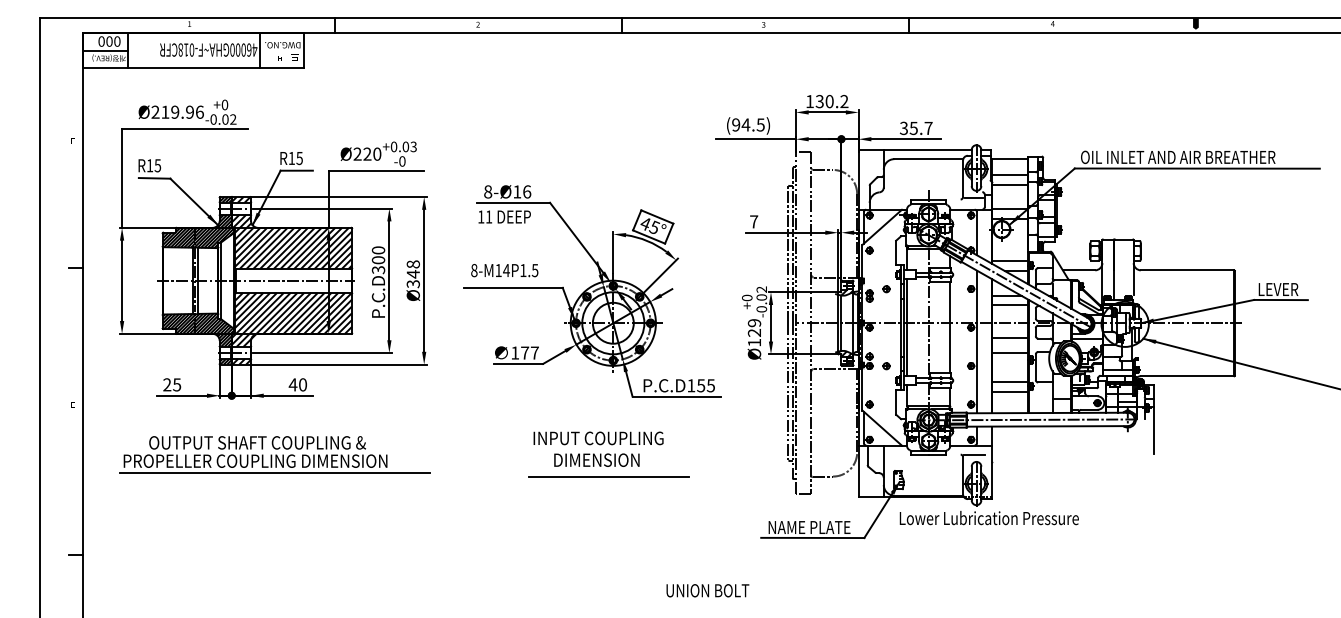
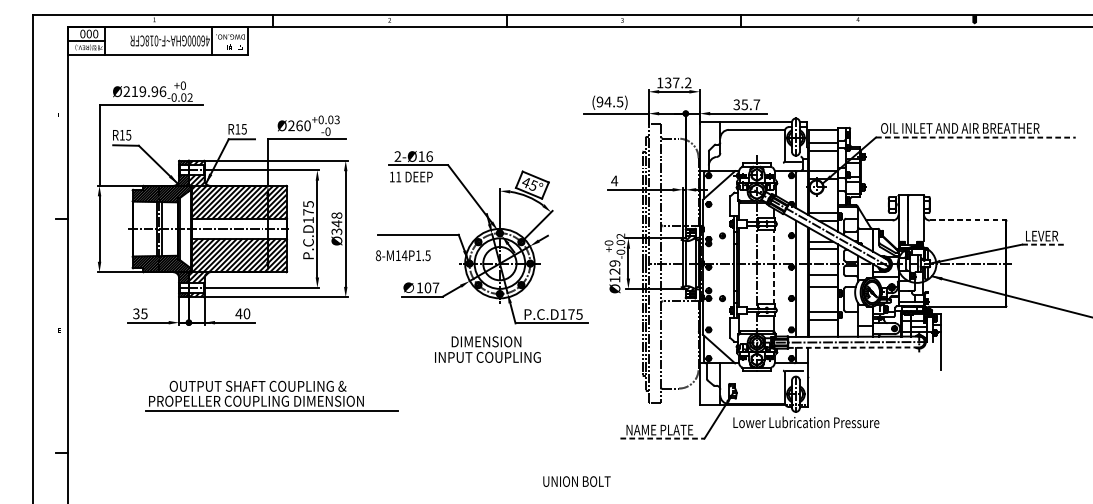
text: (829, 101) -> (676, 82), 130.2 -> 137.2
text: (367, 153) -> (299, 125), Ø220 -> Ø260
line: (1197, 168) -> (976, 137), solid -> dashed
text: (488, 191) -> (398, 156), 8-Ø16 -> 2-Ø16
text: (753, 221) -> (614, 180), 7 -> 4
text: (378, 260) -> (308, 212), P.C.D300 -> P.C.D175
text: (504, 270) -> (403, 255), moved
line: (1187, 270) -> (967, 220), solid -> dashed
line: (1281, 300) -> (1044, 245), solid -> dashed
line: (950, 327) -> (774, 267), solid -> dashed
text: (525, 352) -> (428, 287), 177 -> 107
text: (167, 385) -> (136, 314), 25 -> 35
text: (701, 385) -> (571, 314), P.C.D155 -> P.C.D175
line: (1046, 426) -> (852, 347), solid -> dashed
part: (274, 454) -> (271, 395), moved
text: (596, 459) -> (486, 341), moved
line: (608, 476) -> (495, 388), removed
line: (812, 537) -> (662, 438), solid -> dashed

